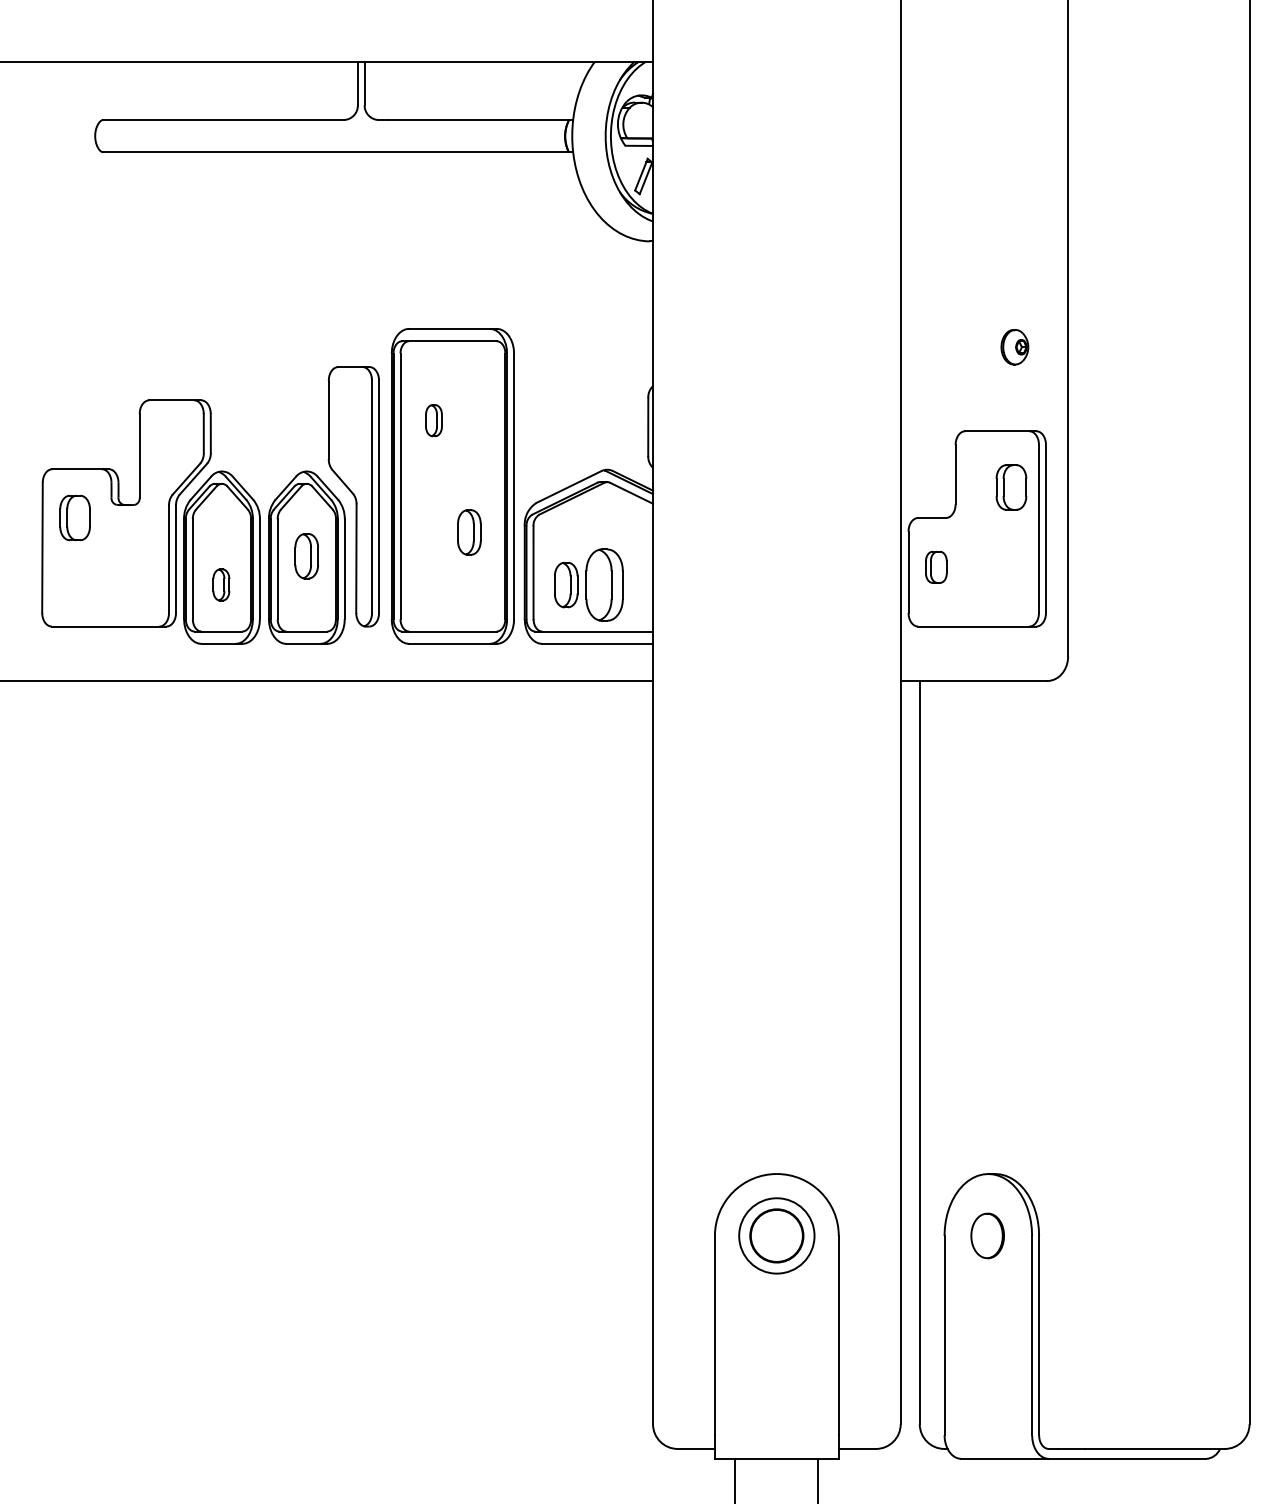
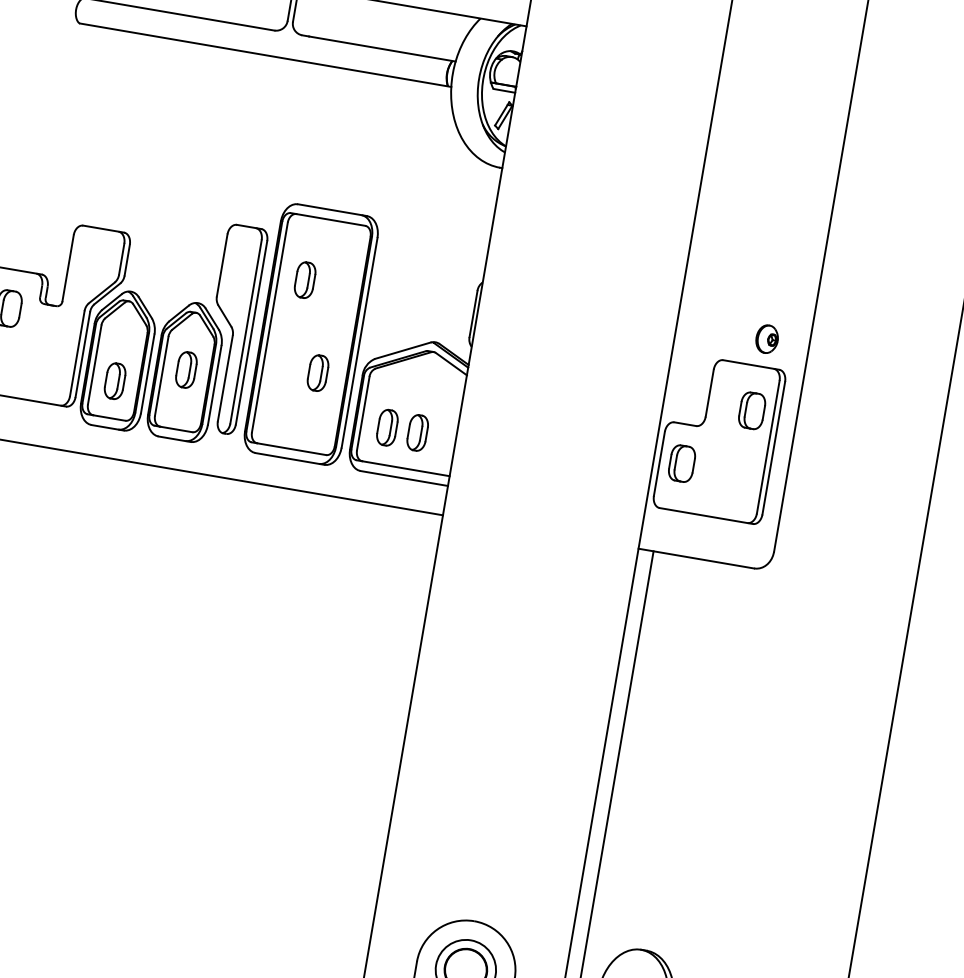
part: (1014, 347) -> (766, 339), moved
part: (433, 420) -> (304, 279), size x1.43
part: (936, 567) -> (682, 463), size x1.43
part: (221, 584) -> (115, 380), size x1.43
part: (604, 584) -> (417, 432), size x0.62

